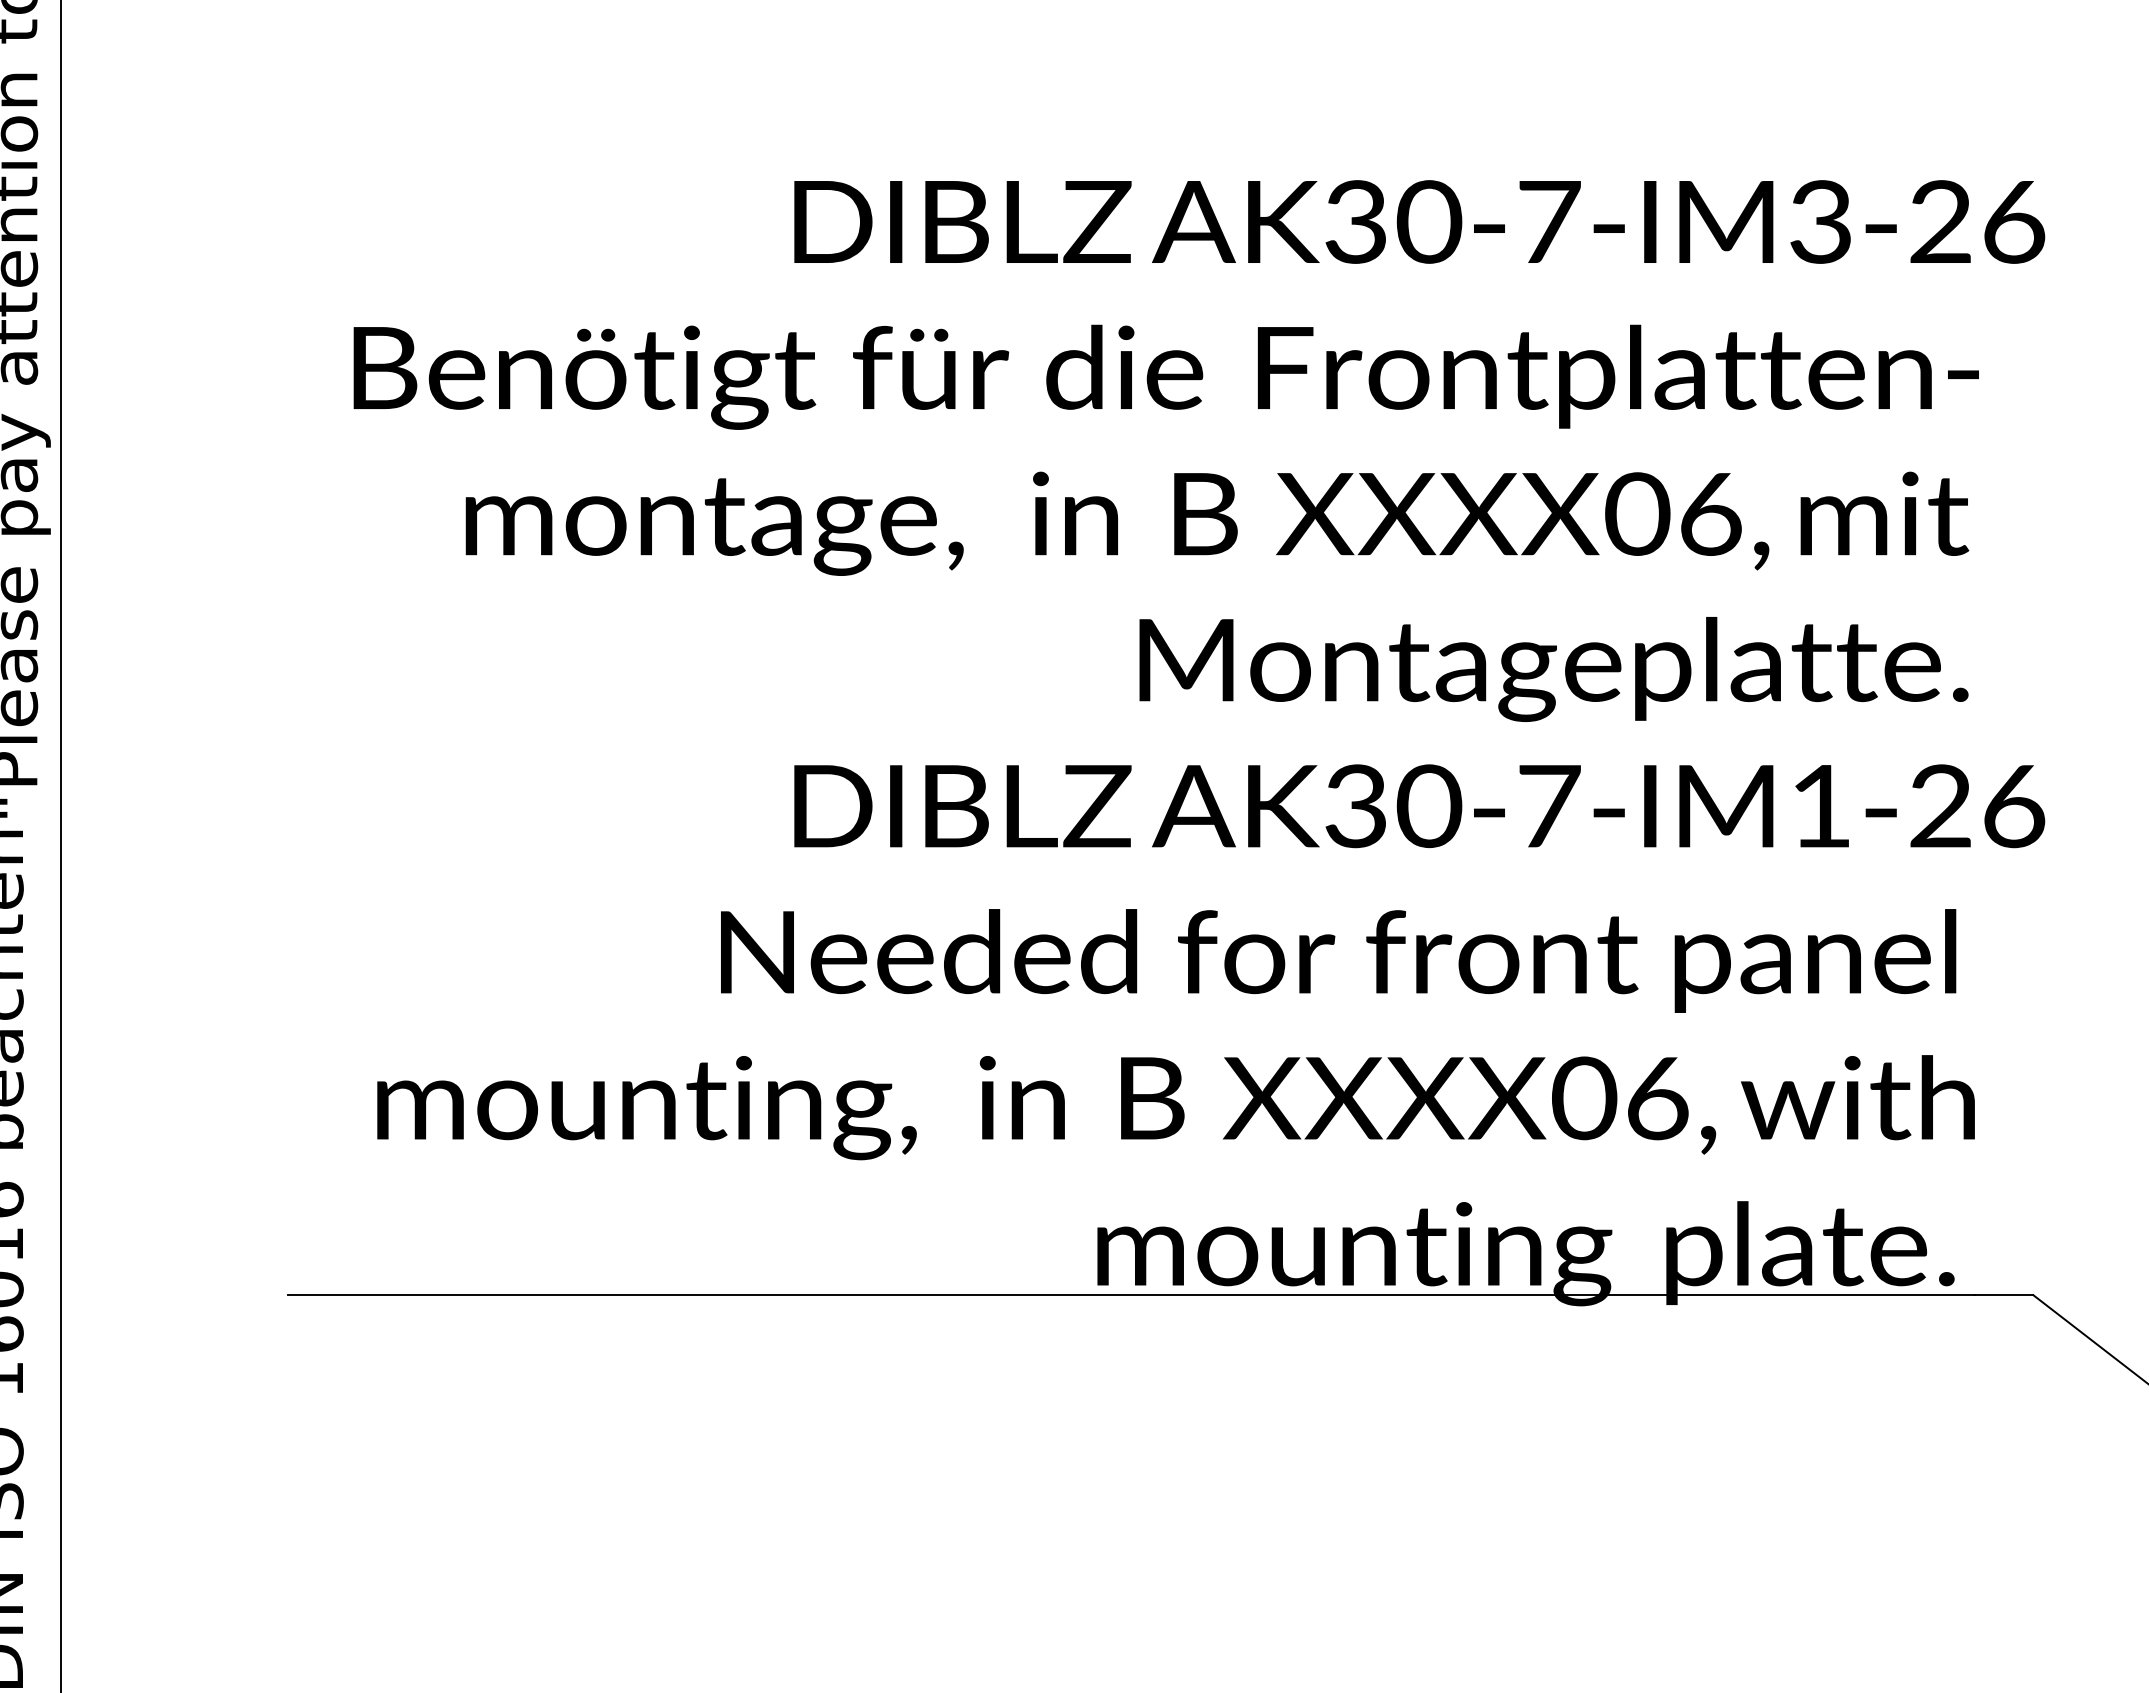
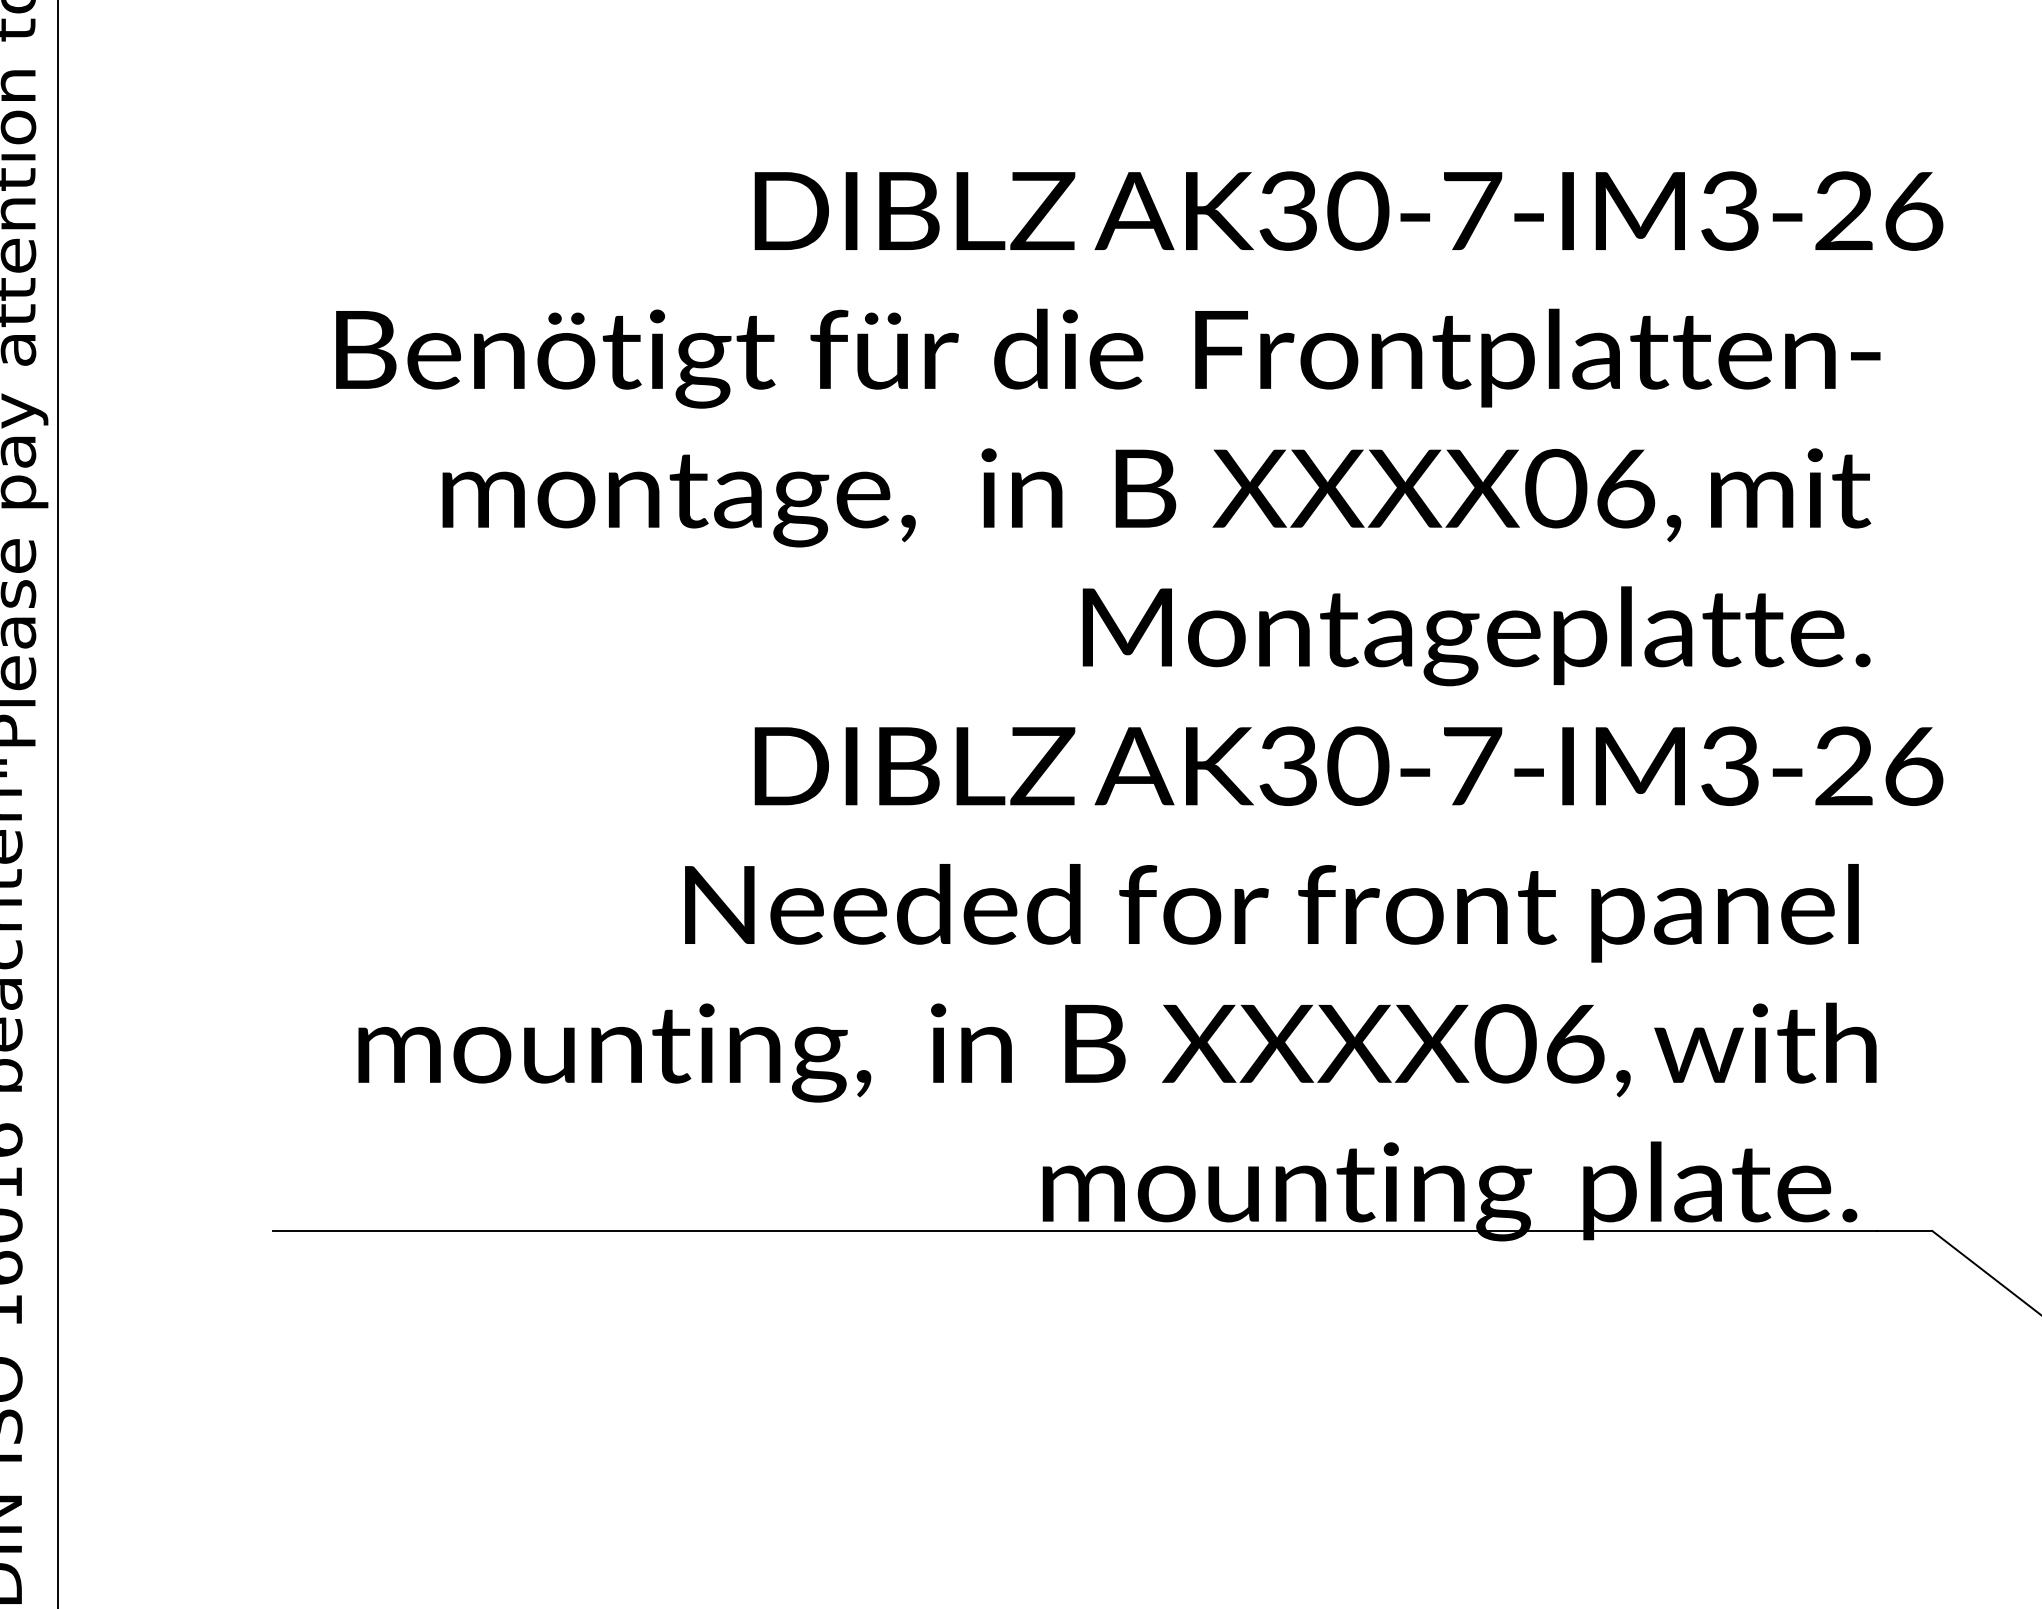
text: (1820, 806) -> (1729, 766), AK30-7-IM1-26 -> AK30-7-IM3-26

